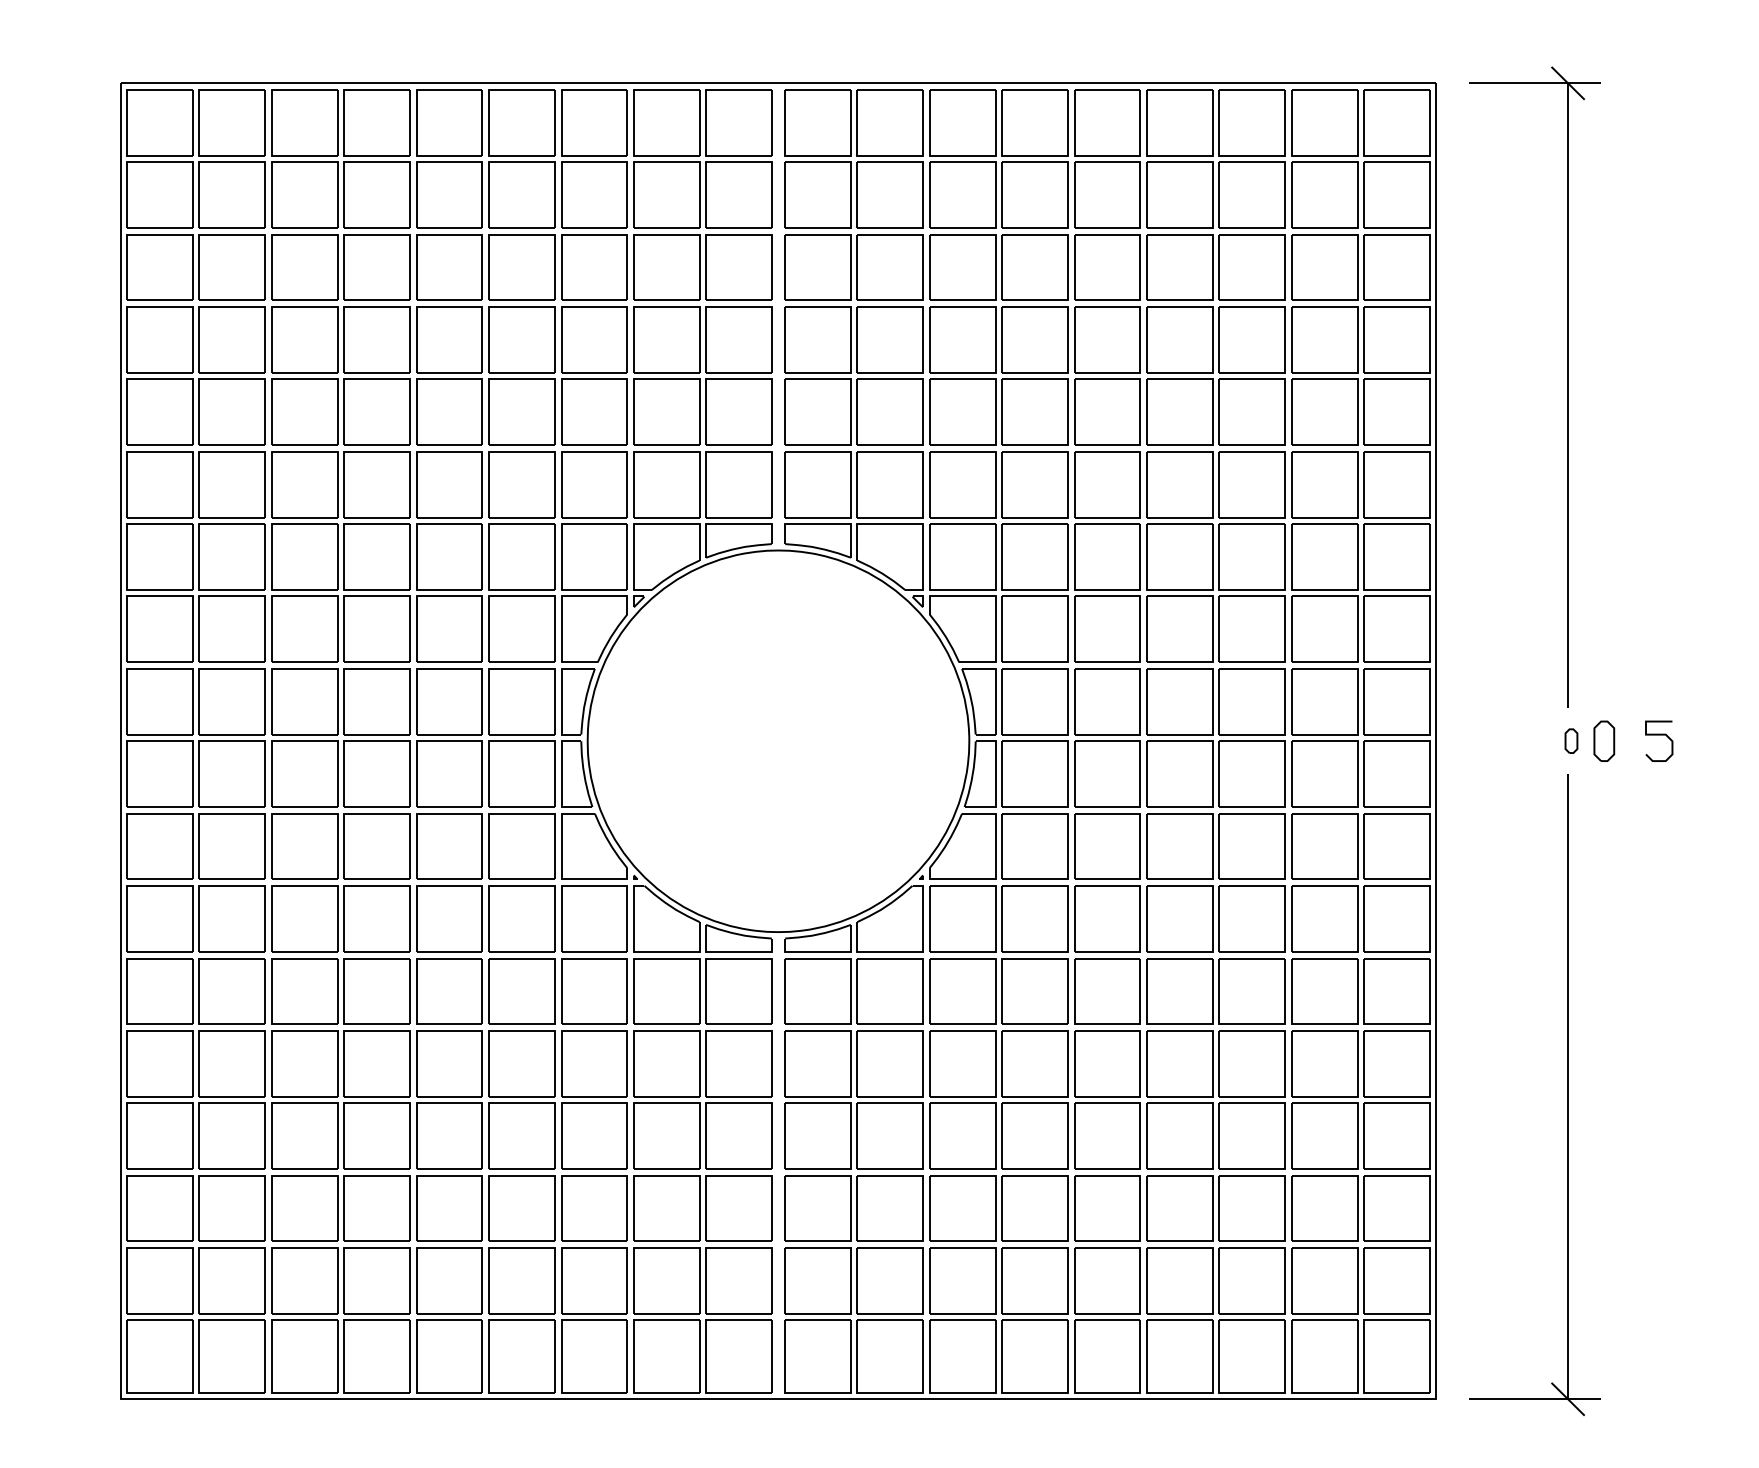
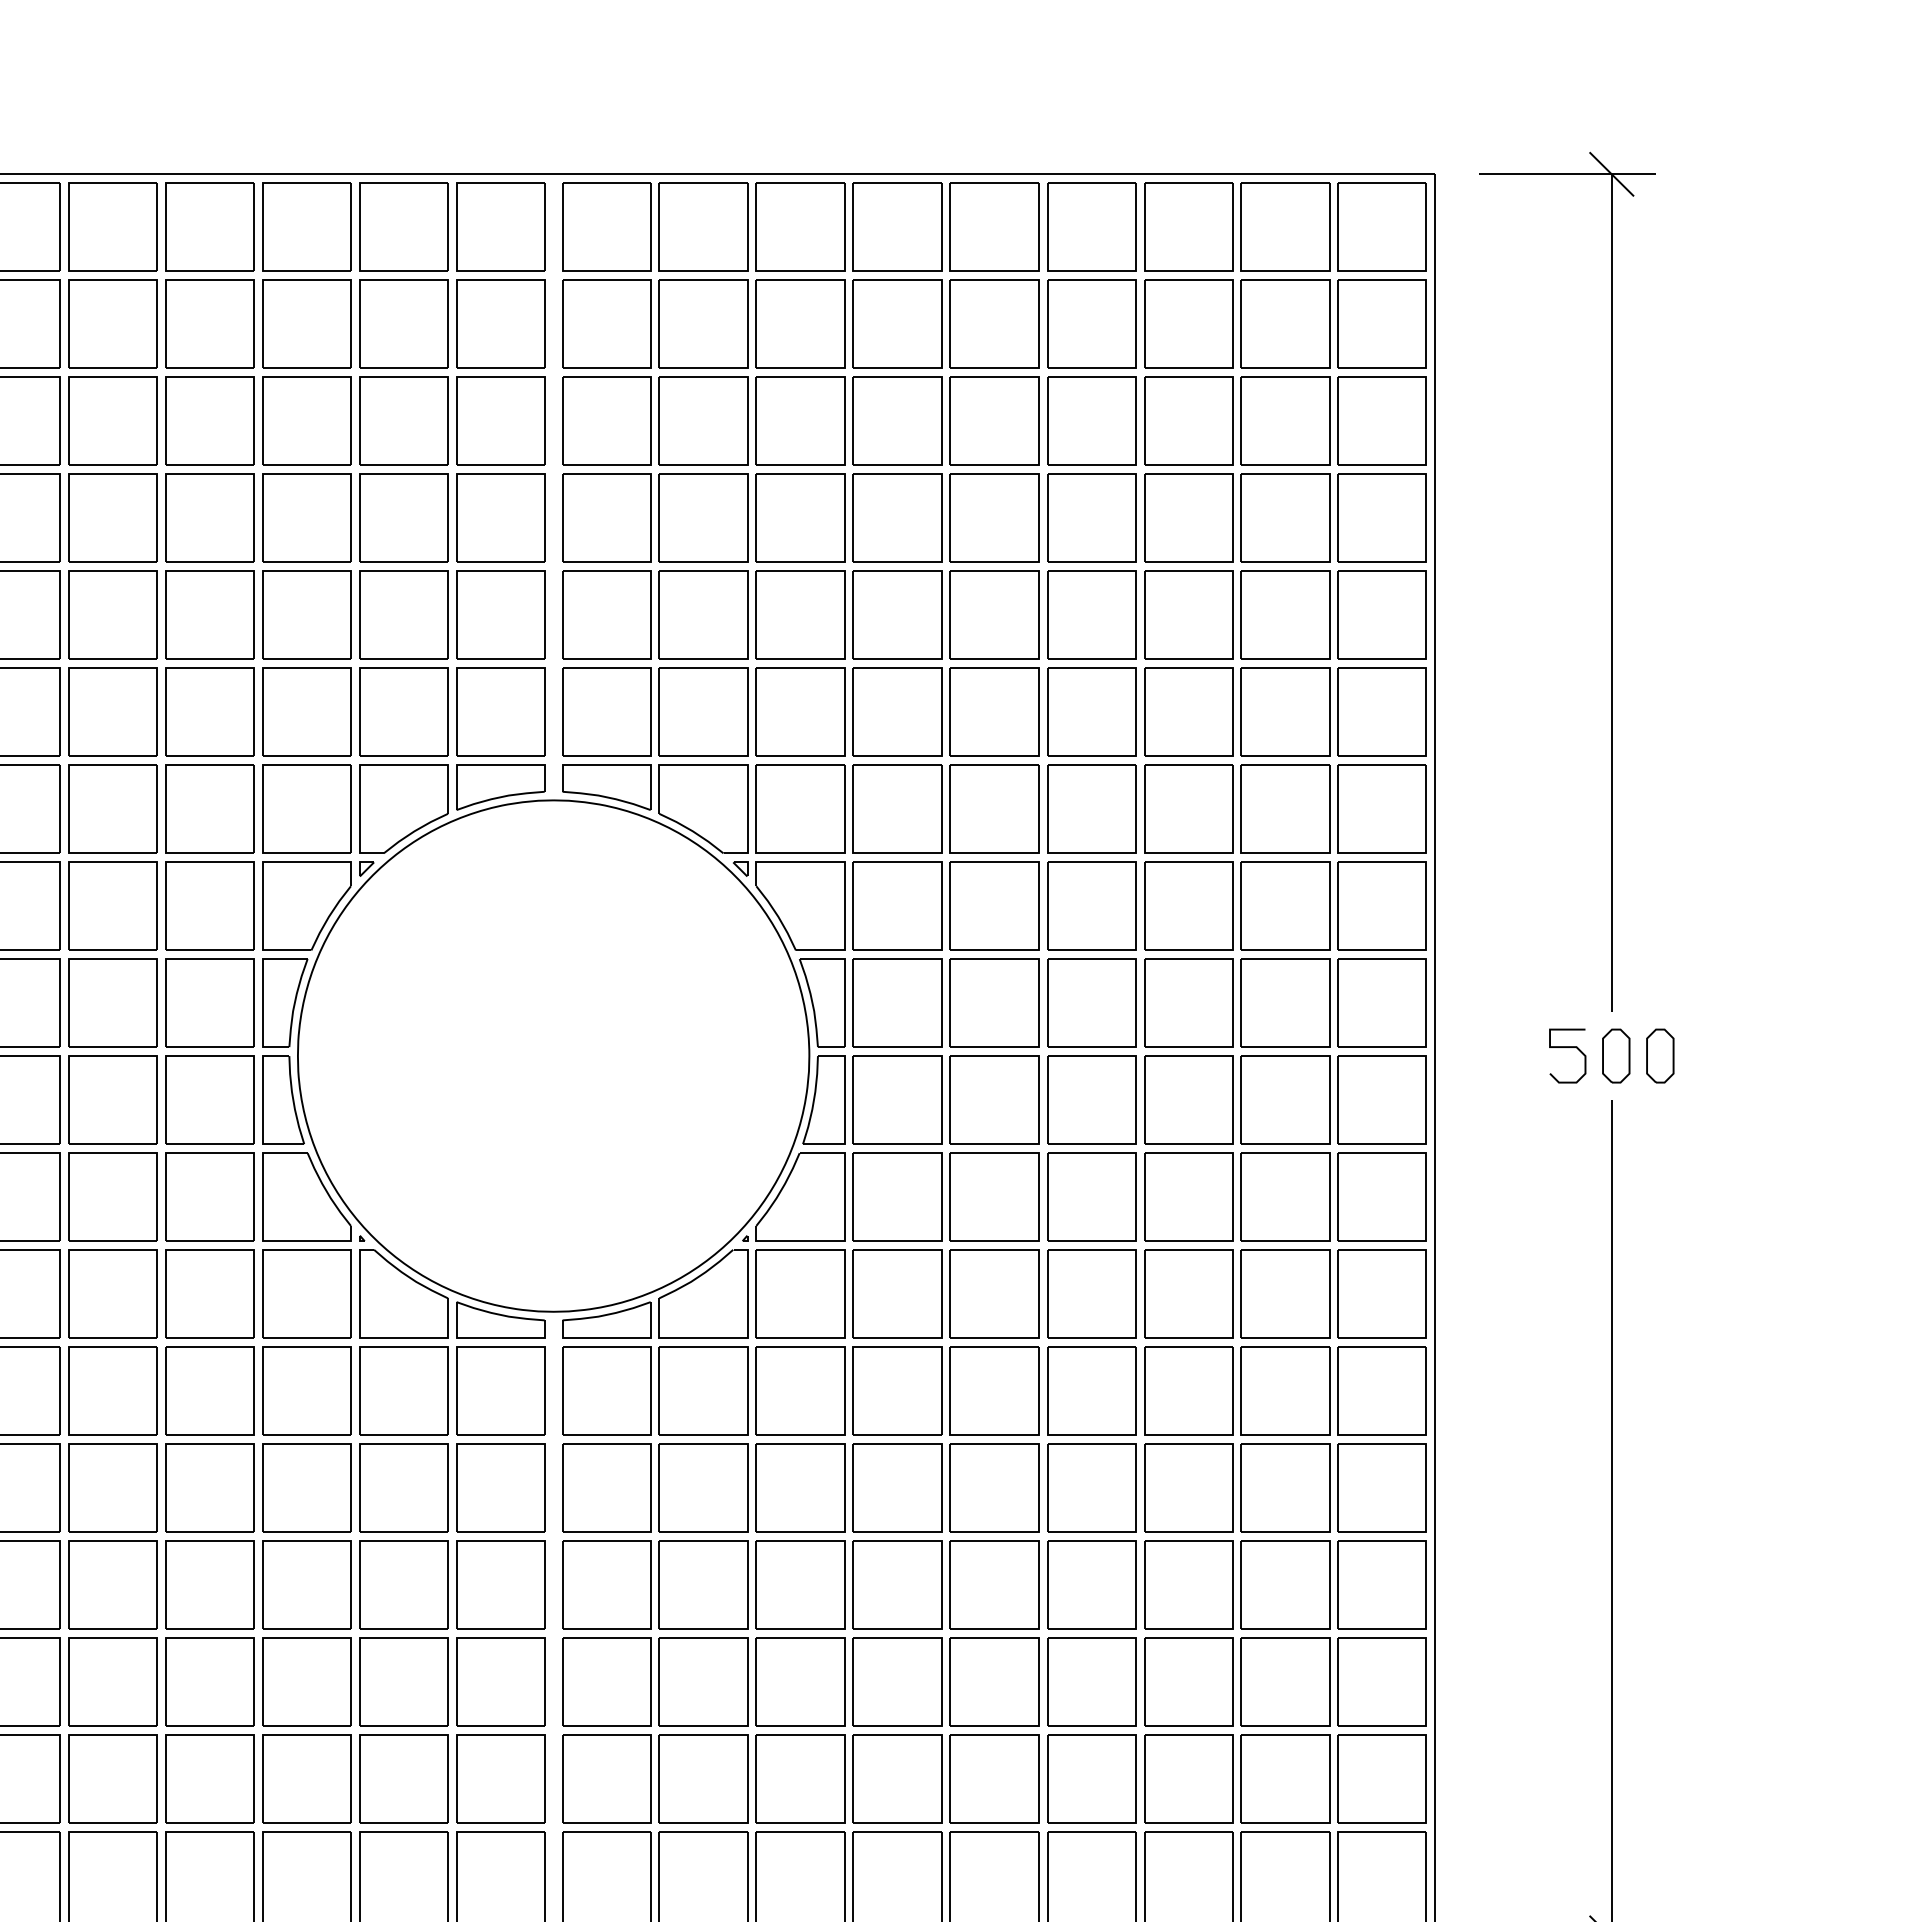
curve: (1659, 735) -> (1568, 1048), moved
part: (1571, 740) -> (1616, 1054), size x1.67

